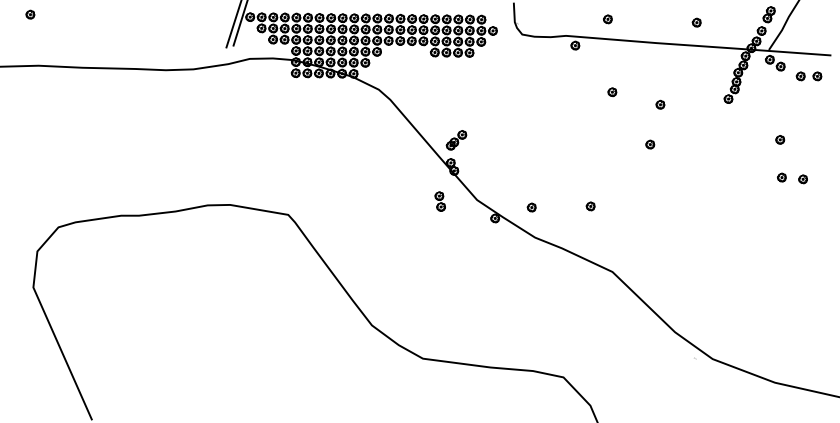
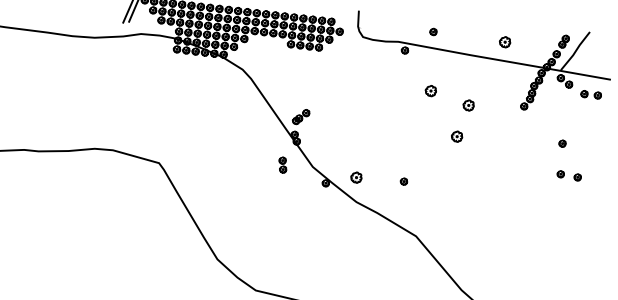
part: (696, 22) -> (504, 41), size x1.6
part: (612, 92) -> (431, 91), size x1.6
part: (660, 104) -> (468, 105), size x1.6
part: (650, 144) -> (457, 136), size x1.6
part: (531, 207) -> (356, 177), size x1.6

